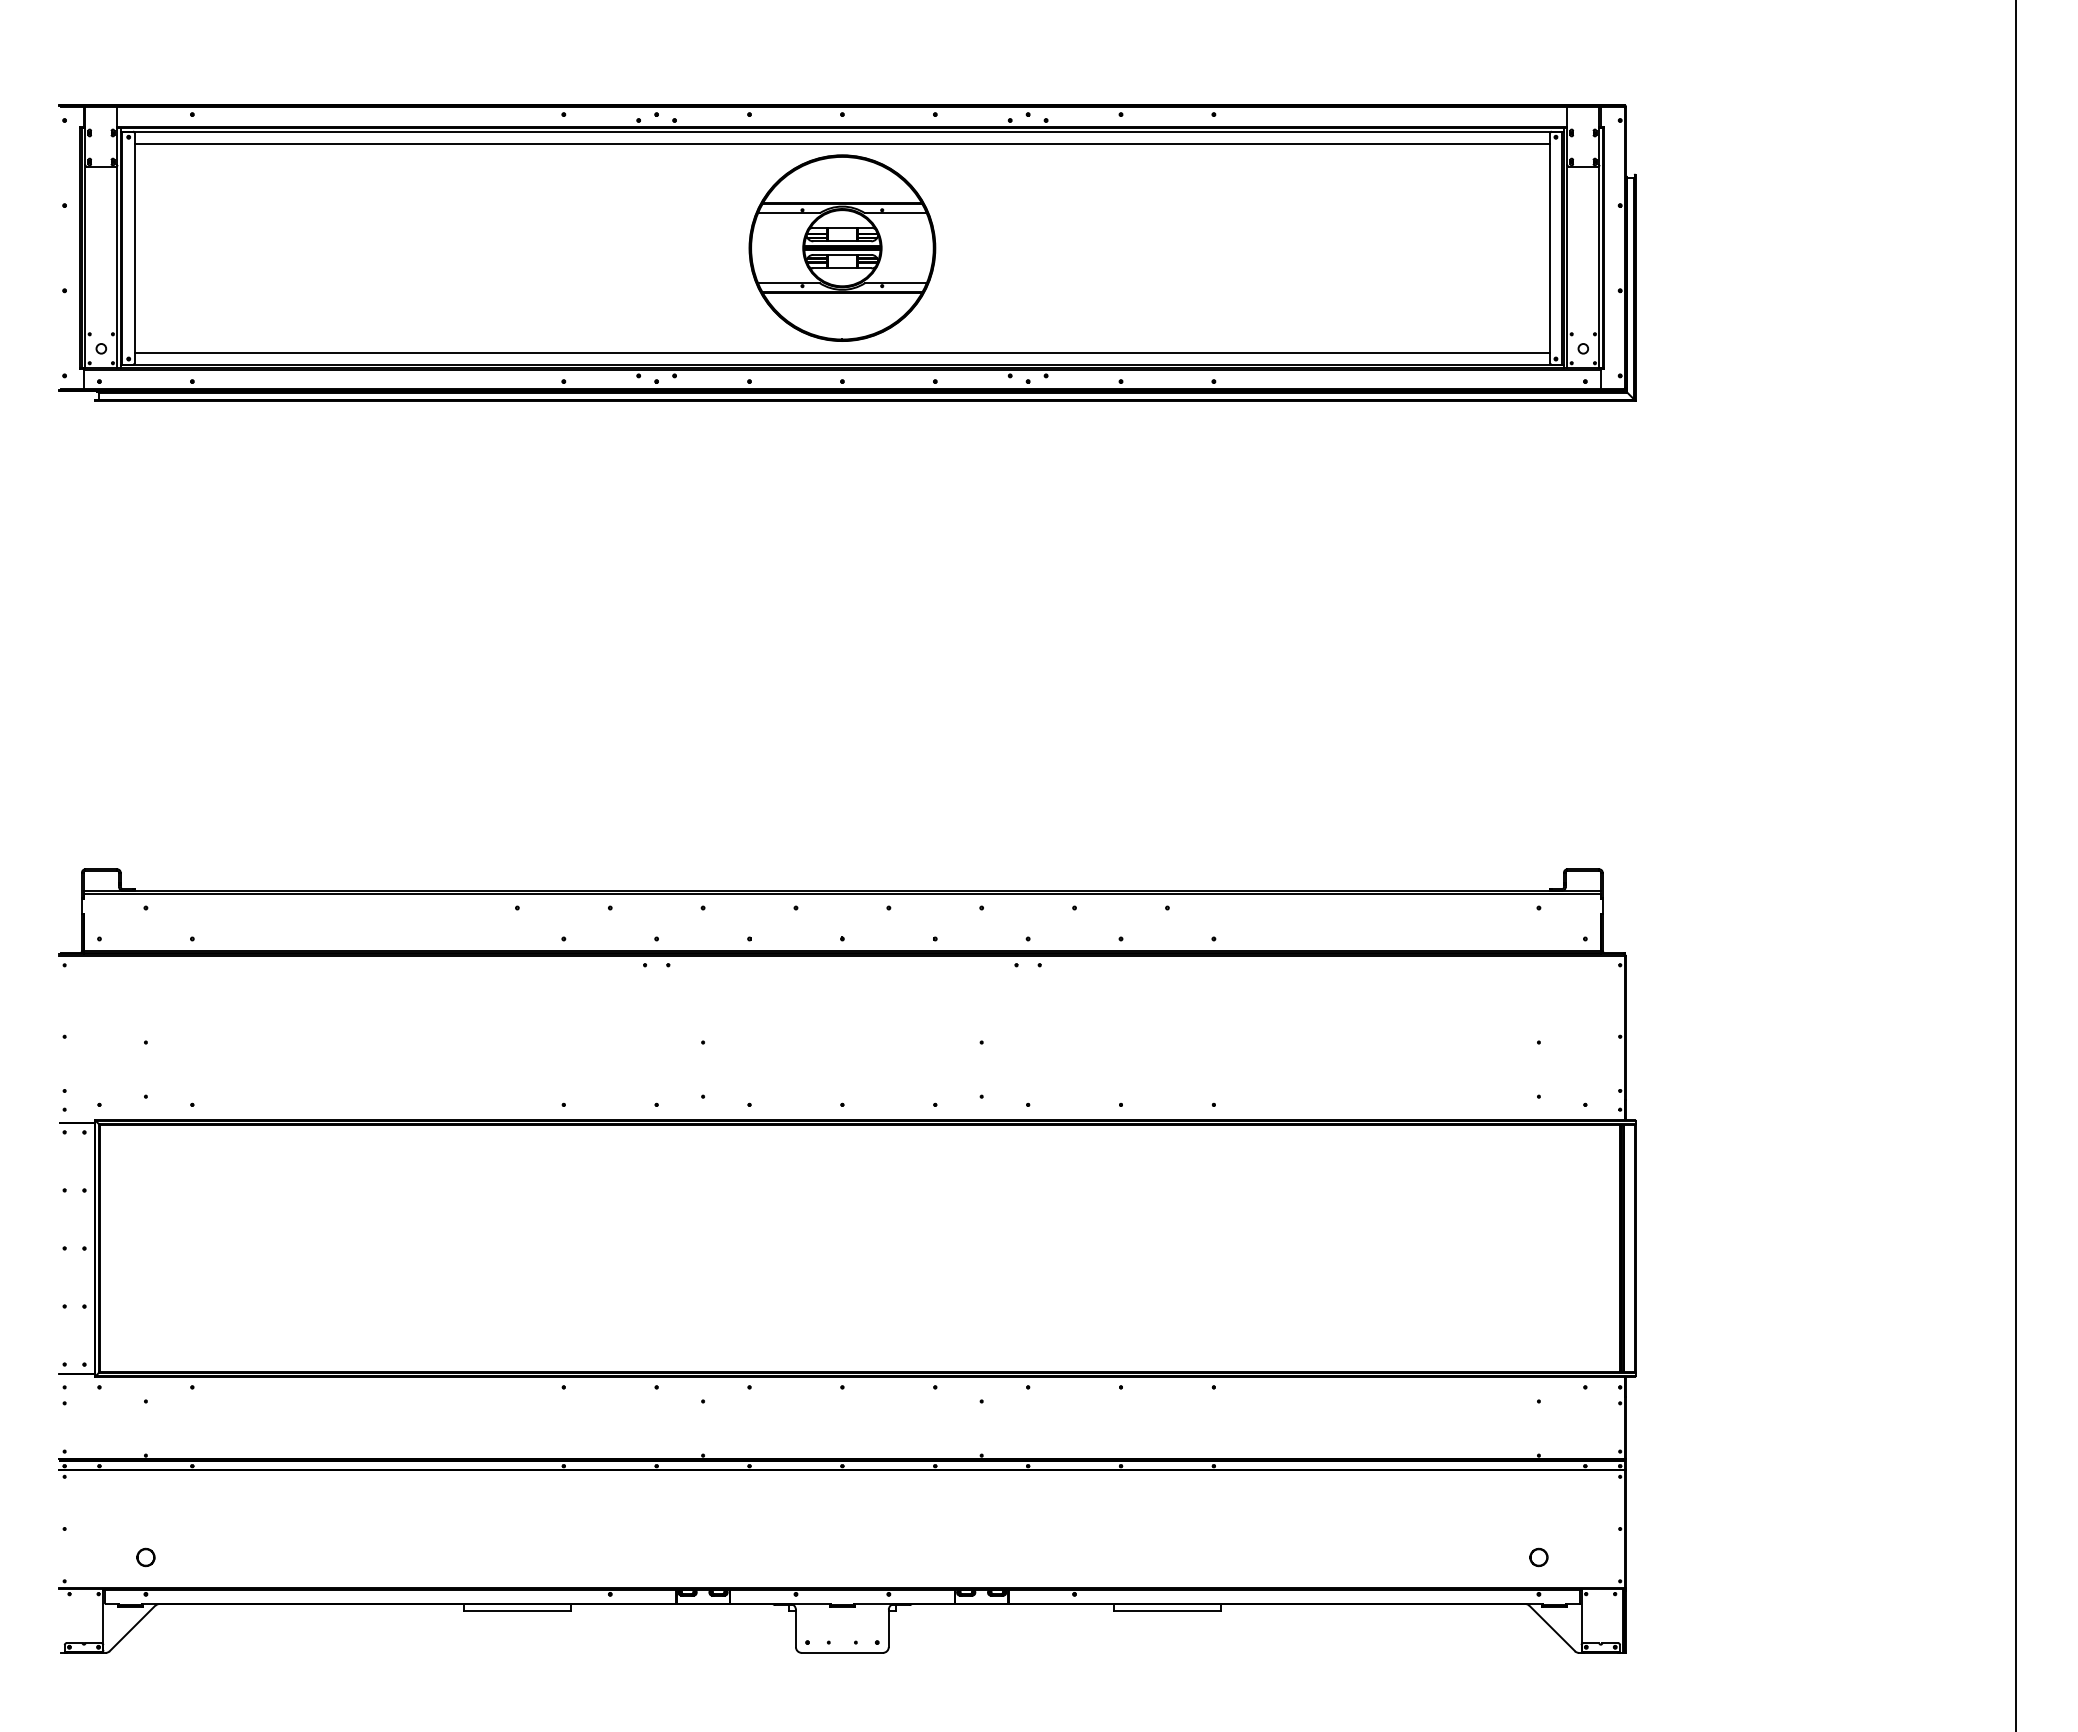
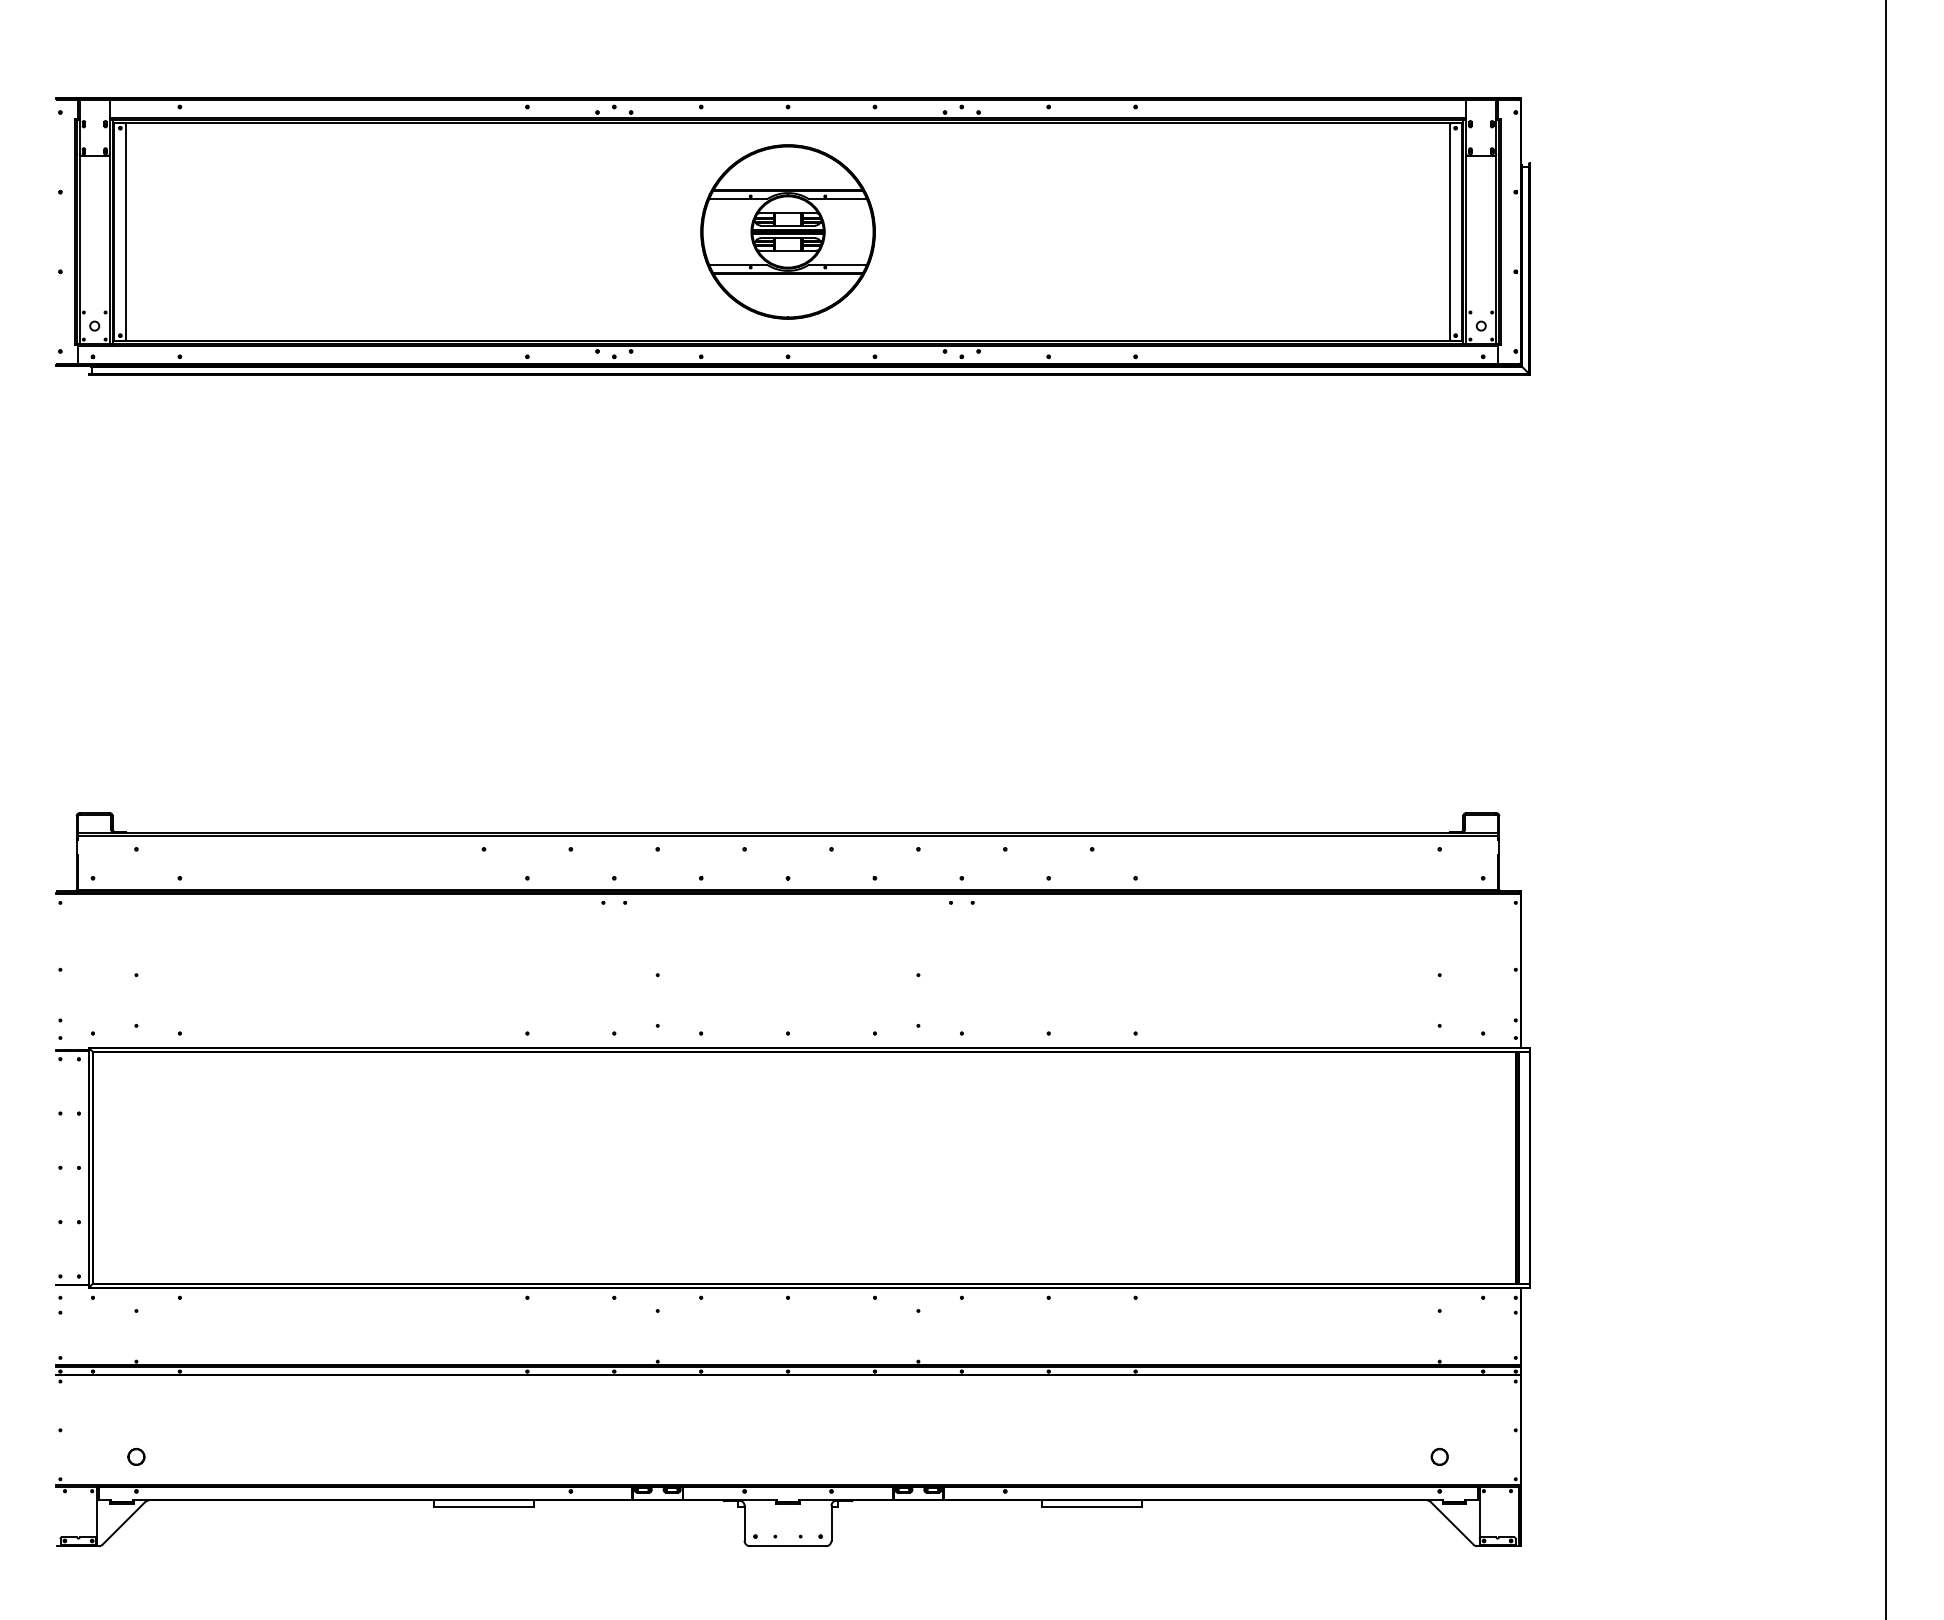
line: (842, 143) -> (788, 134), removed
line: (842, 352) -> (788, 329), removed

